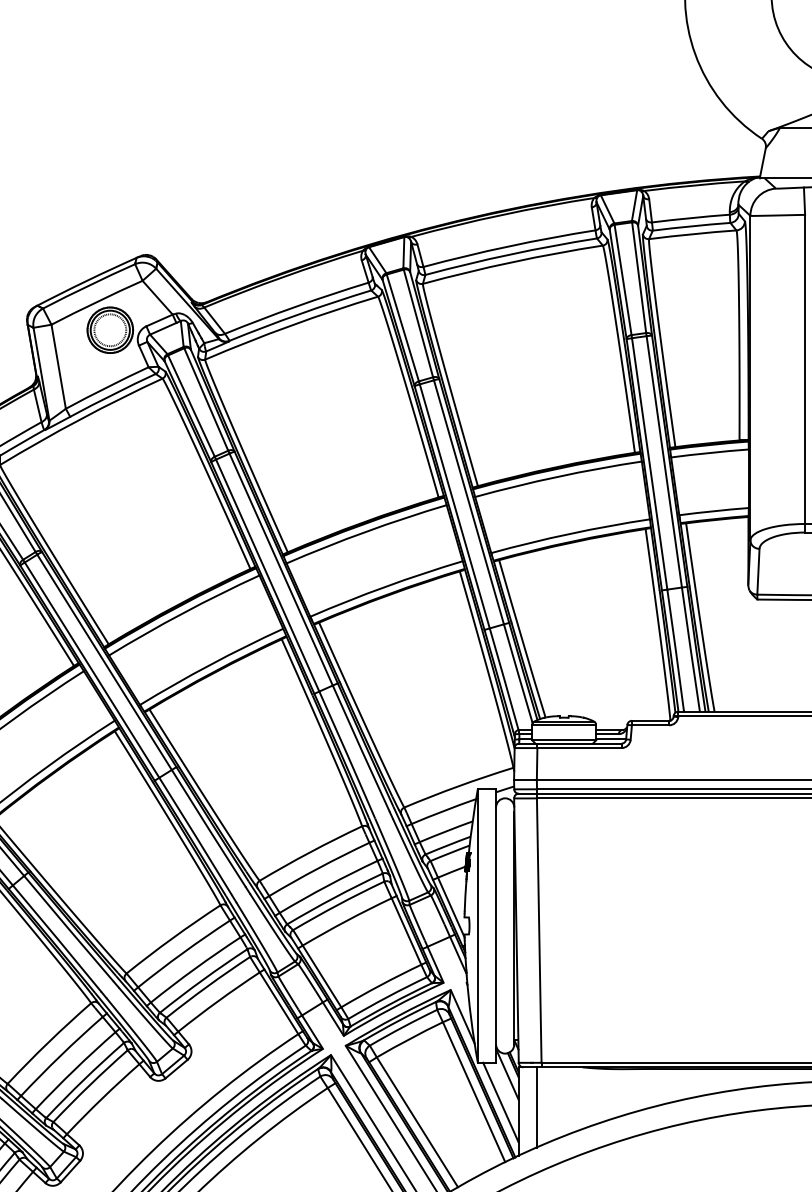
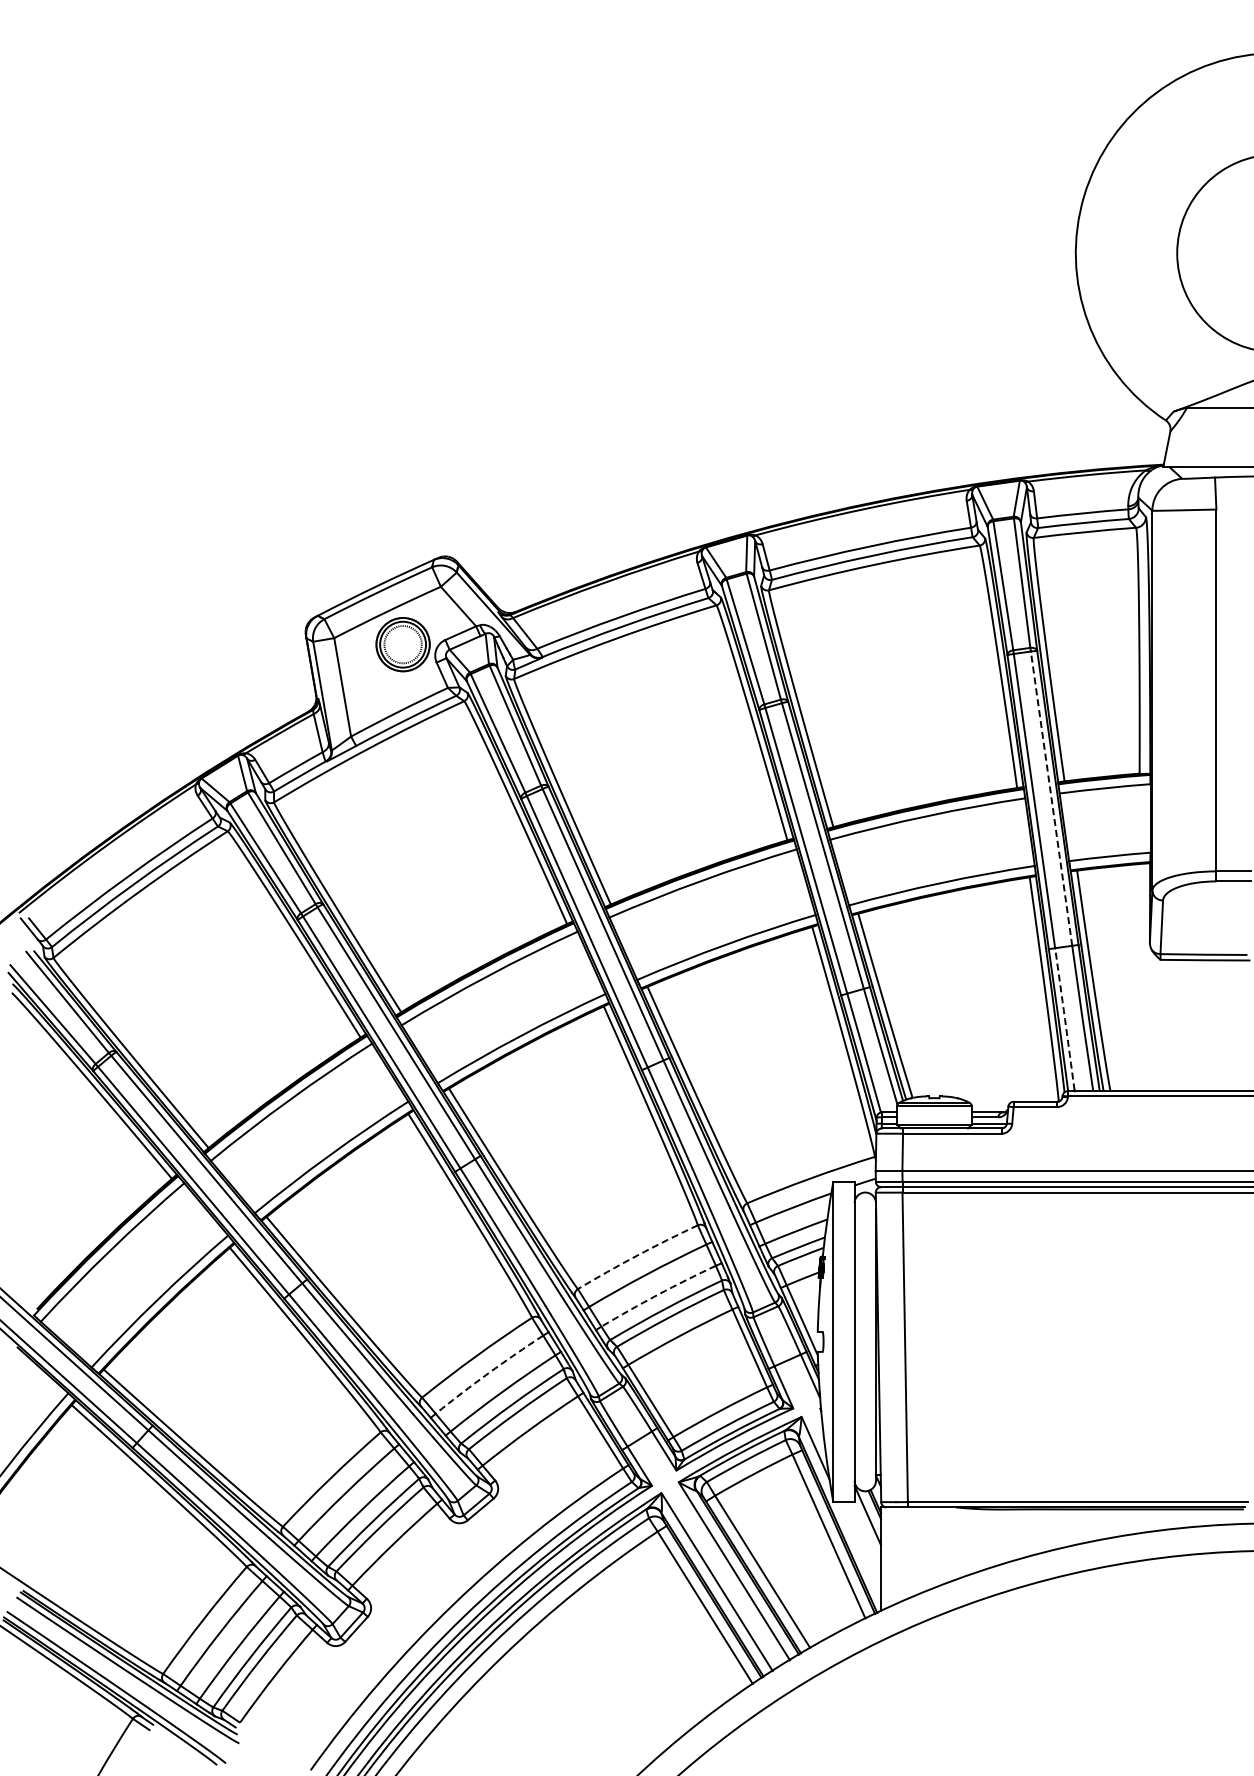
line: (664, 461) -> (1051, 798), solid -> dashed
arc: (676, 650) -> (1065, 1019), solid -> dashed
arc: (310, 852) -> (637, 1255), solid -> dashed
arc: (327, 885) -> (657, 1294), solid -> dashed
arc: (183, 952) -> (488, 1373), solid -> dashed
line: (501, 1102) -> (860, 1548), removed
line: (536, 1107) -> (902, 1554), removed

